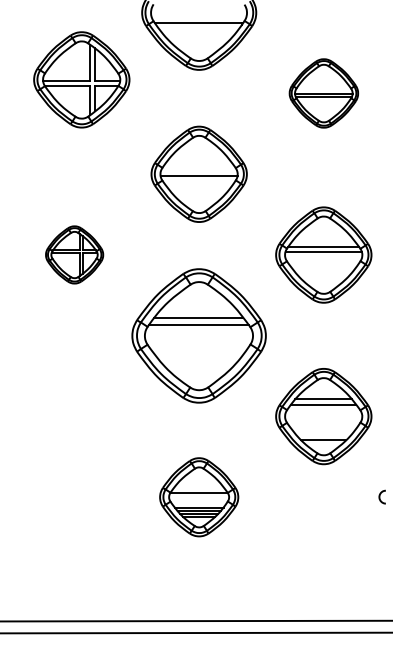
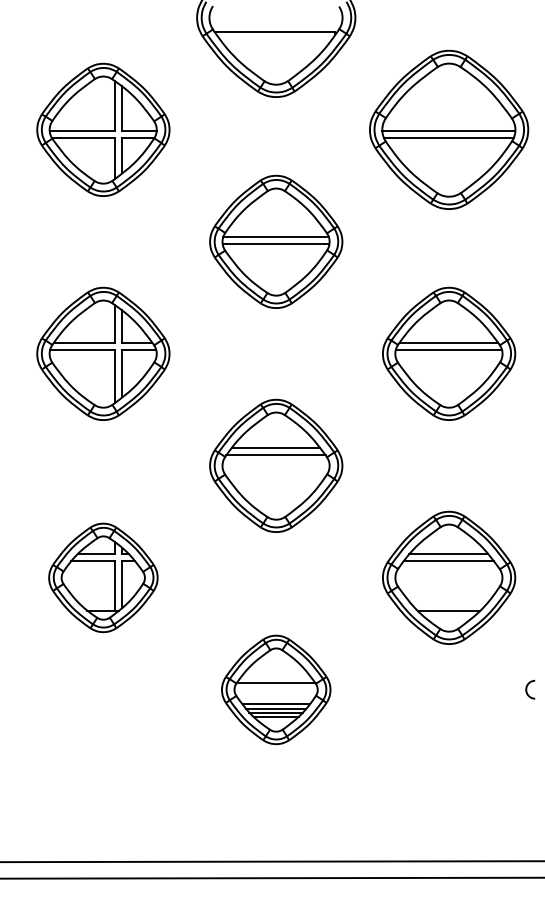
part: (81, 79) -> (103, 129), moved
part: (324, 93) -> (449, 129), size x1.67
line: (198, 170) -> (275, 236), added
part: (74, 254) -> (103, 353), size x1.67
part: (199, 335) -> (276, 465), size x0.71
part: (74, 416) -> (103, 577), added

